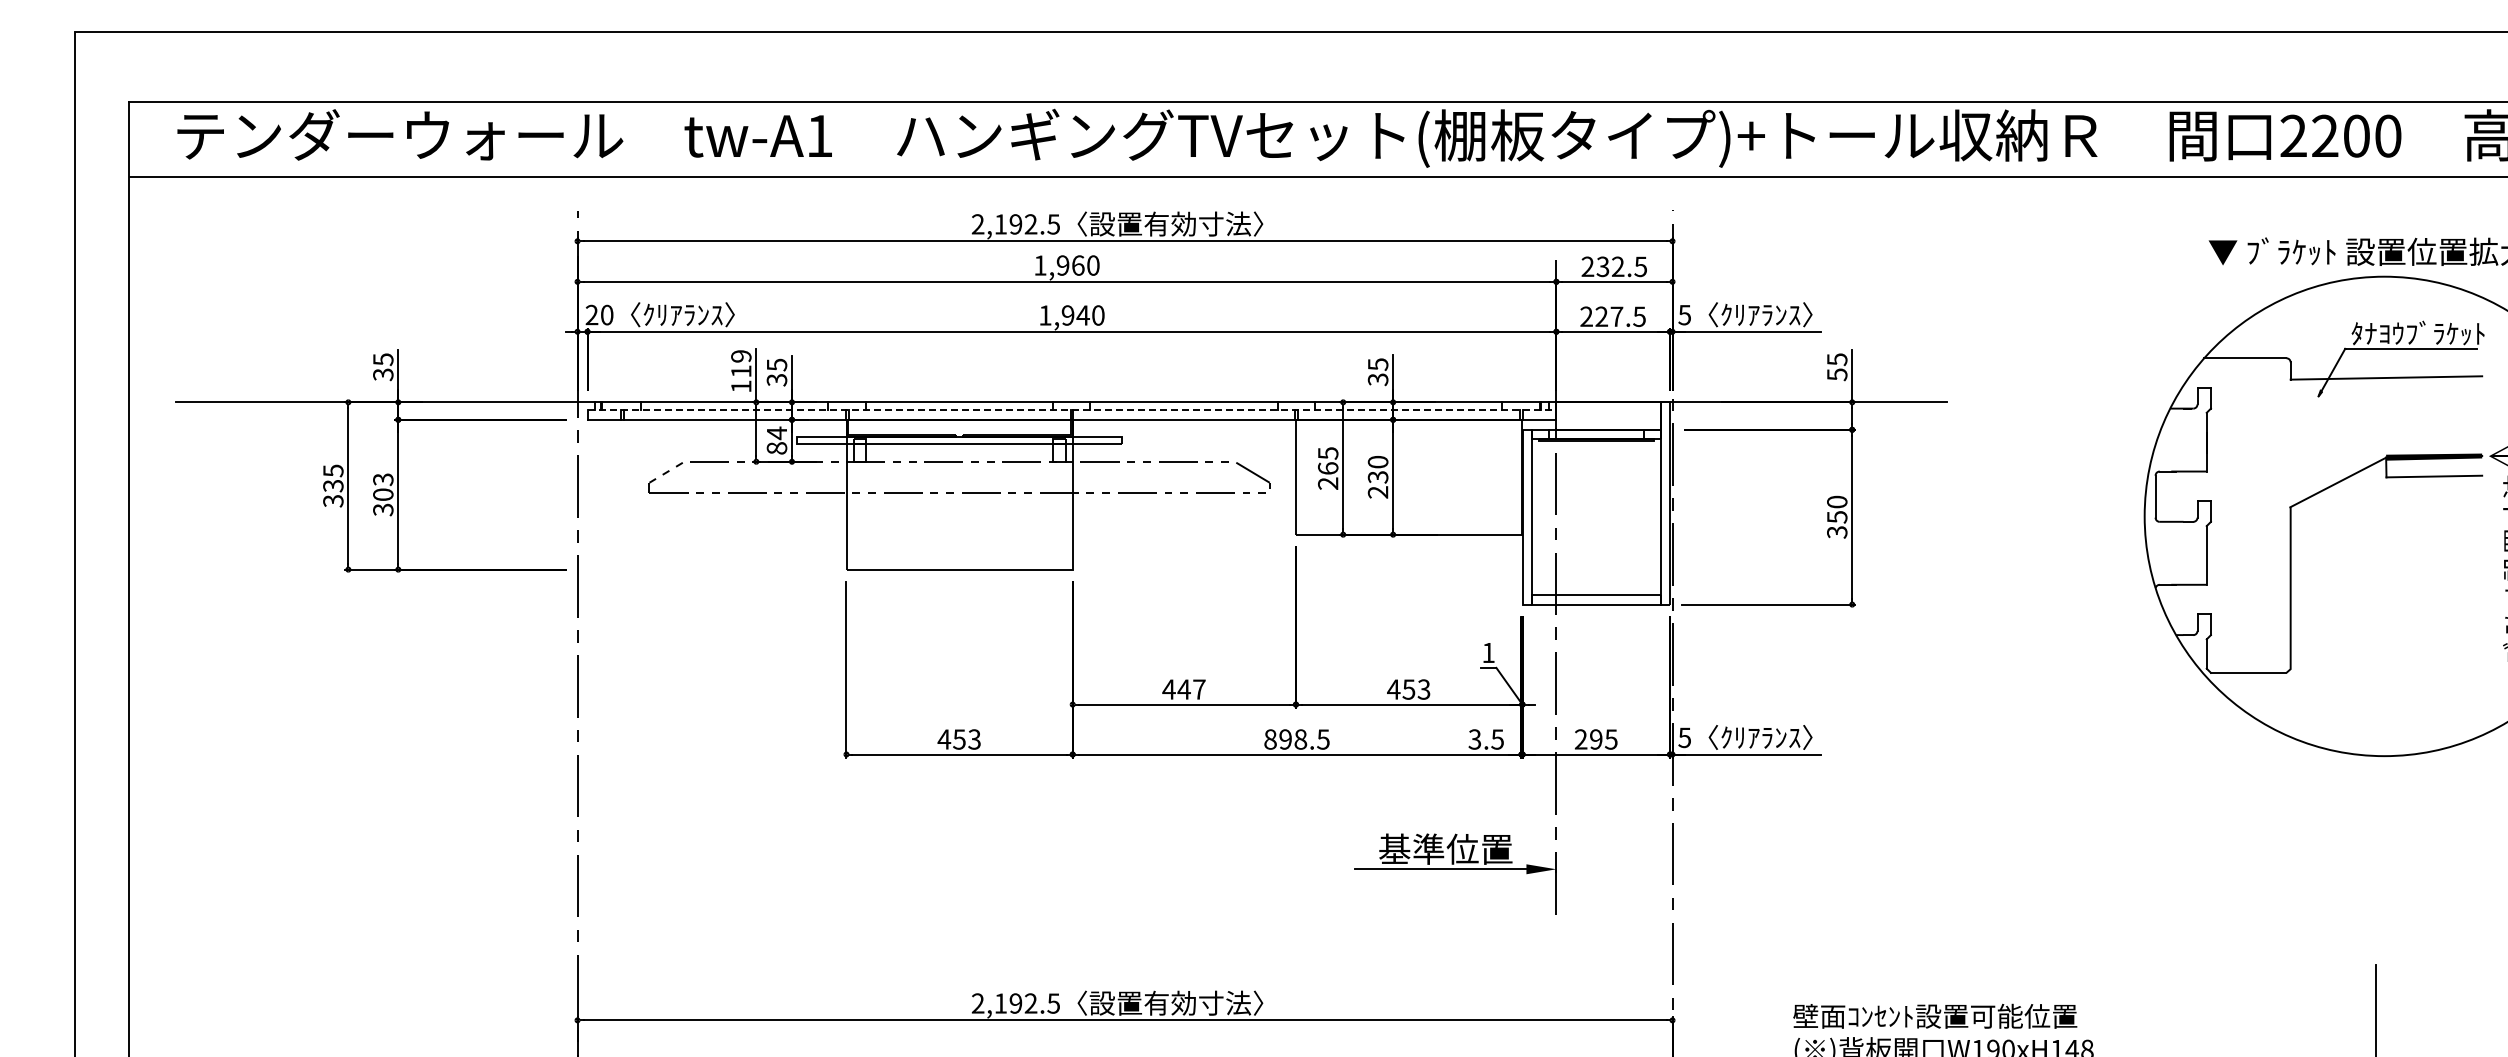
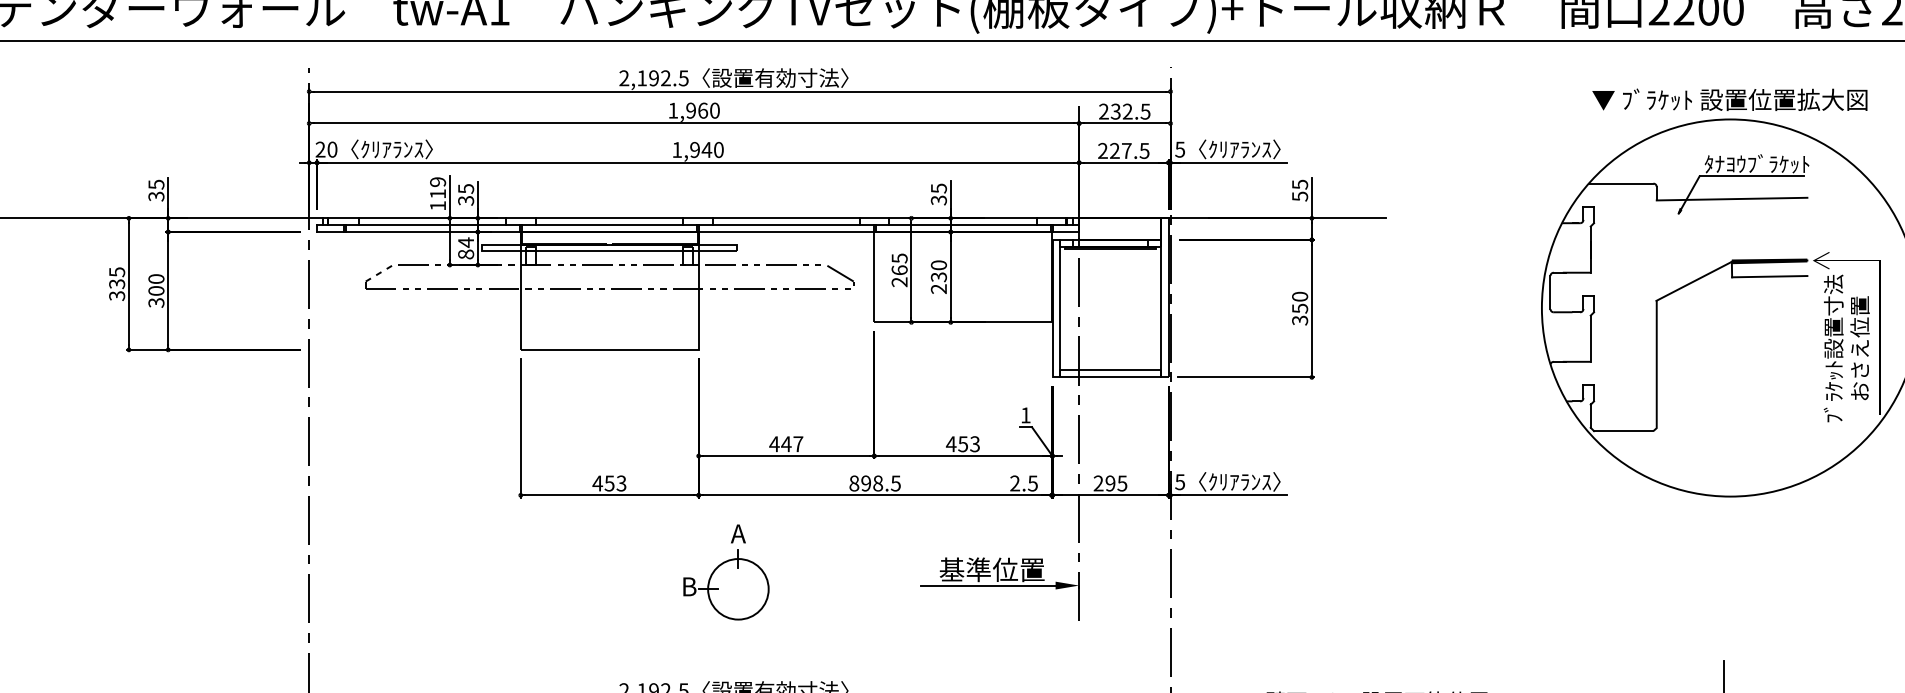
line: (1072, 410) -> (698, 224), dashed -> solid
text: (383, 479) -> (156, 278), 303 -> 300
text: (1474, 739) -> (1014, 483), 3.5 -> 2.5
part: (1107, 852) -> (726, 572), added

